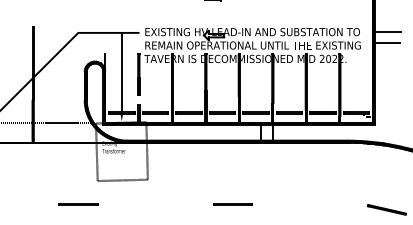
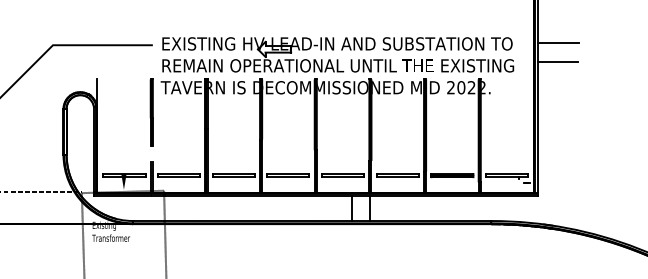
line: (121, 71) -> (123, 108), removed

